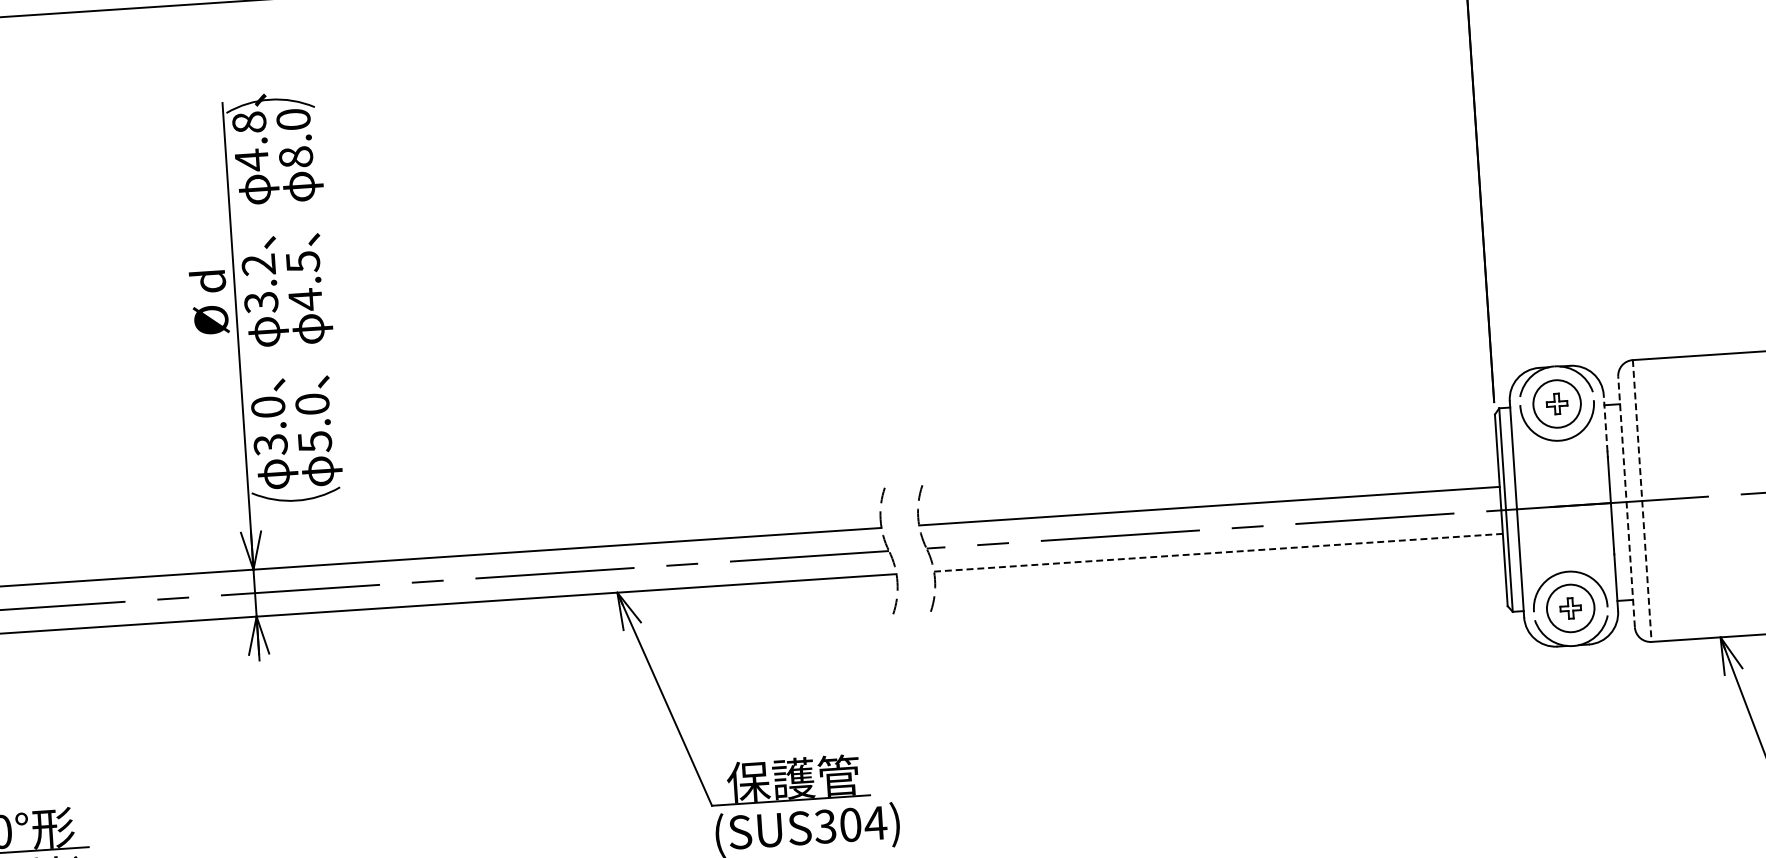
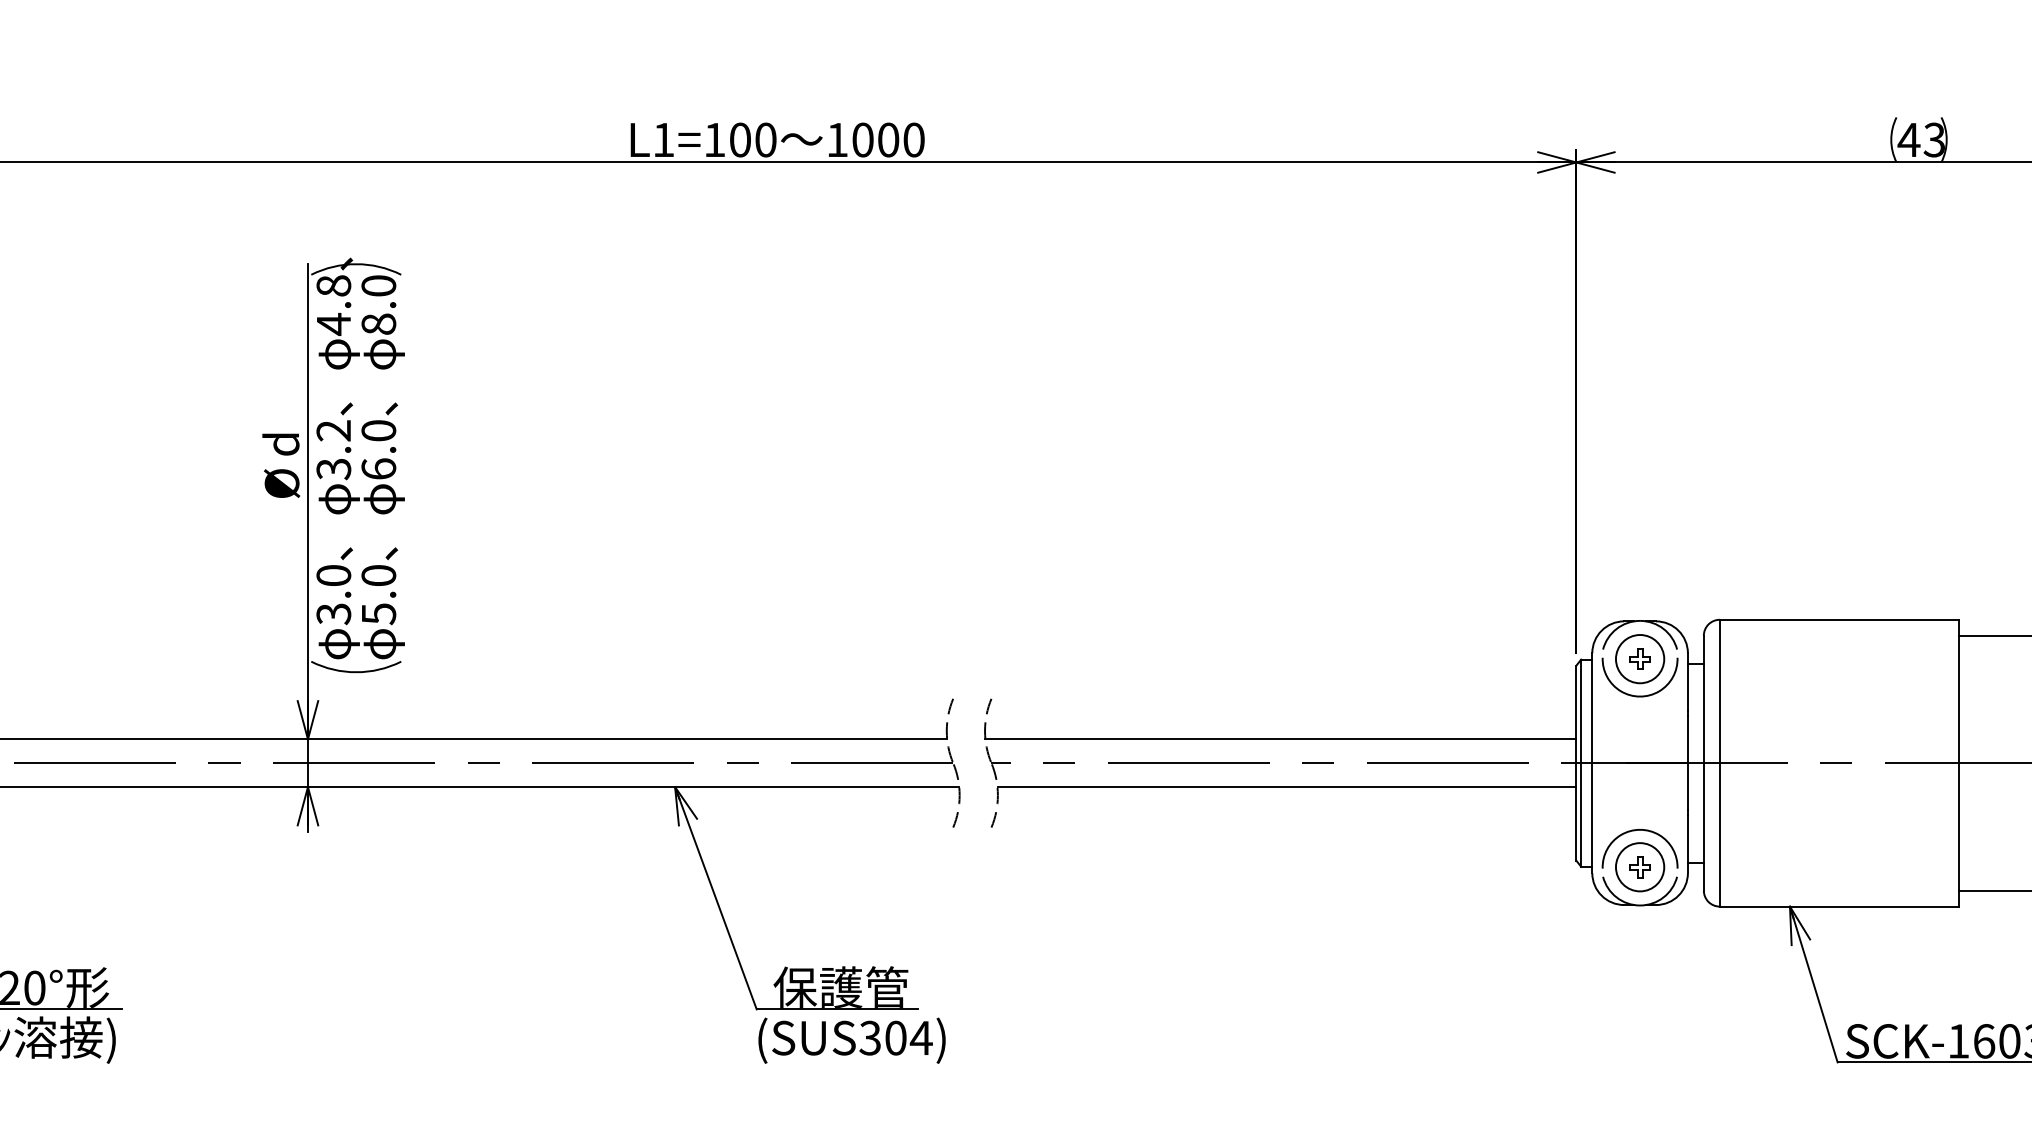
text: (303, 281) -> (378, 450), 4.5 -> 6.0
line: (1605, 423) -> (1687, 682), dashed -> solid
line: (1626, 501) -> (1703, 762), dashed -> solid
line: (1641, 501) -> (1719, 763), dashed -> solid
line: (1219, 553) -> (1287, 787), dashed -> solid

